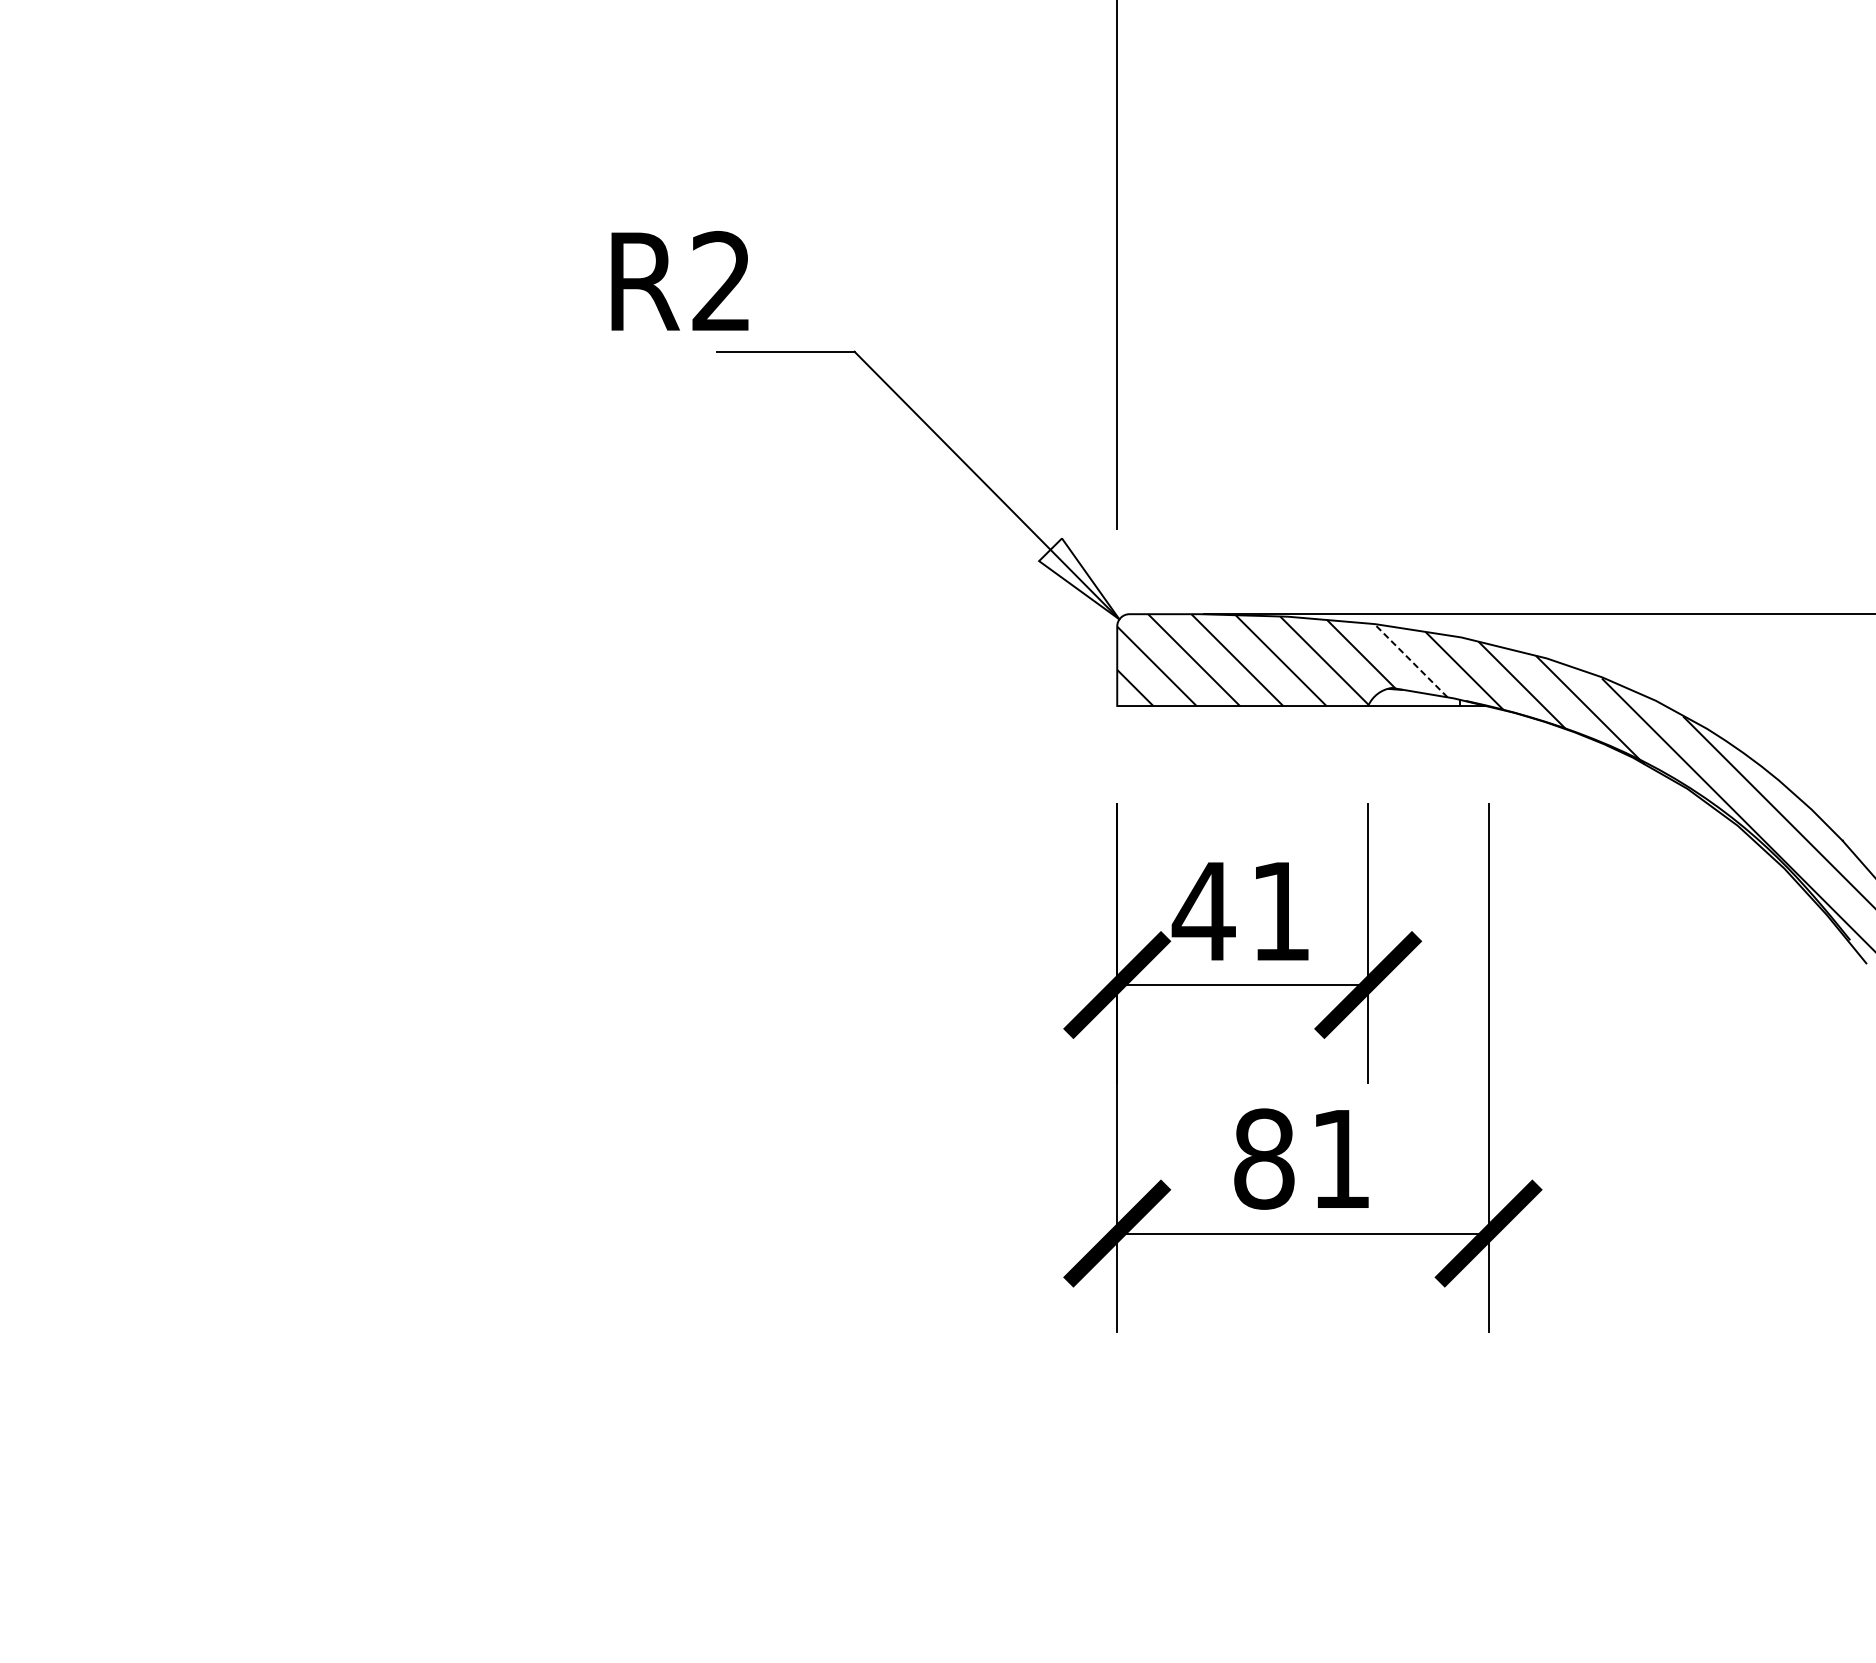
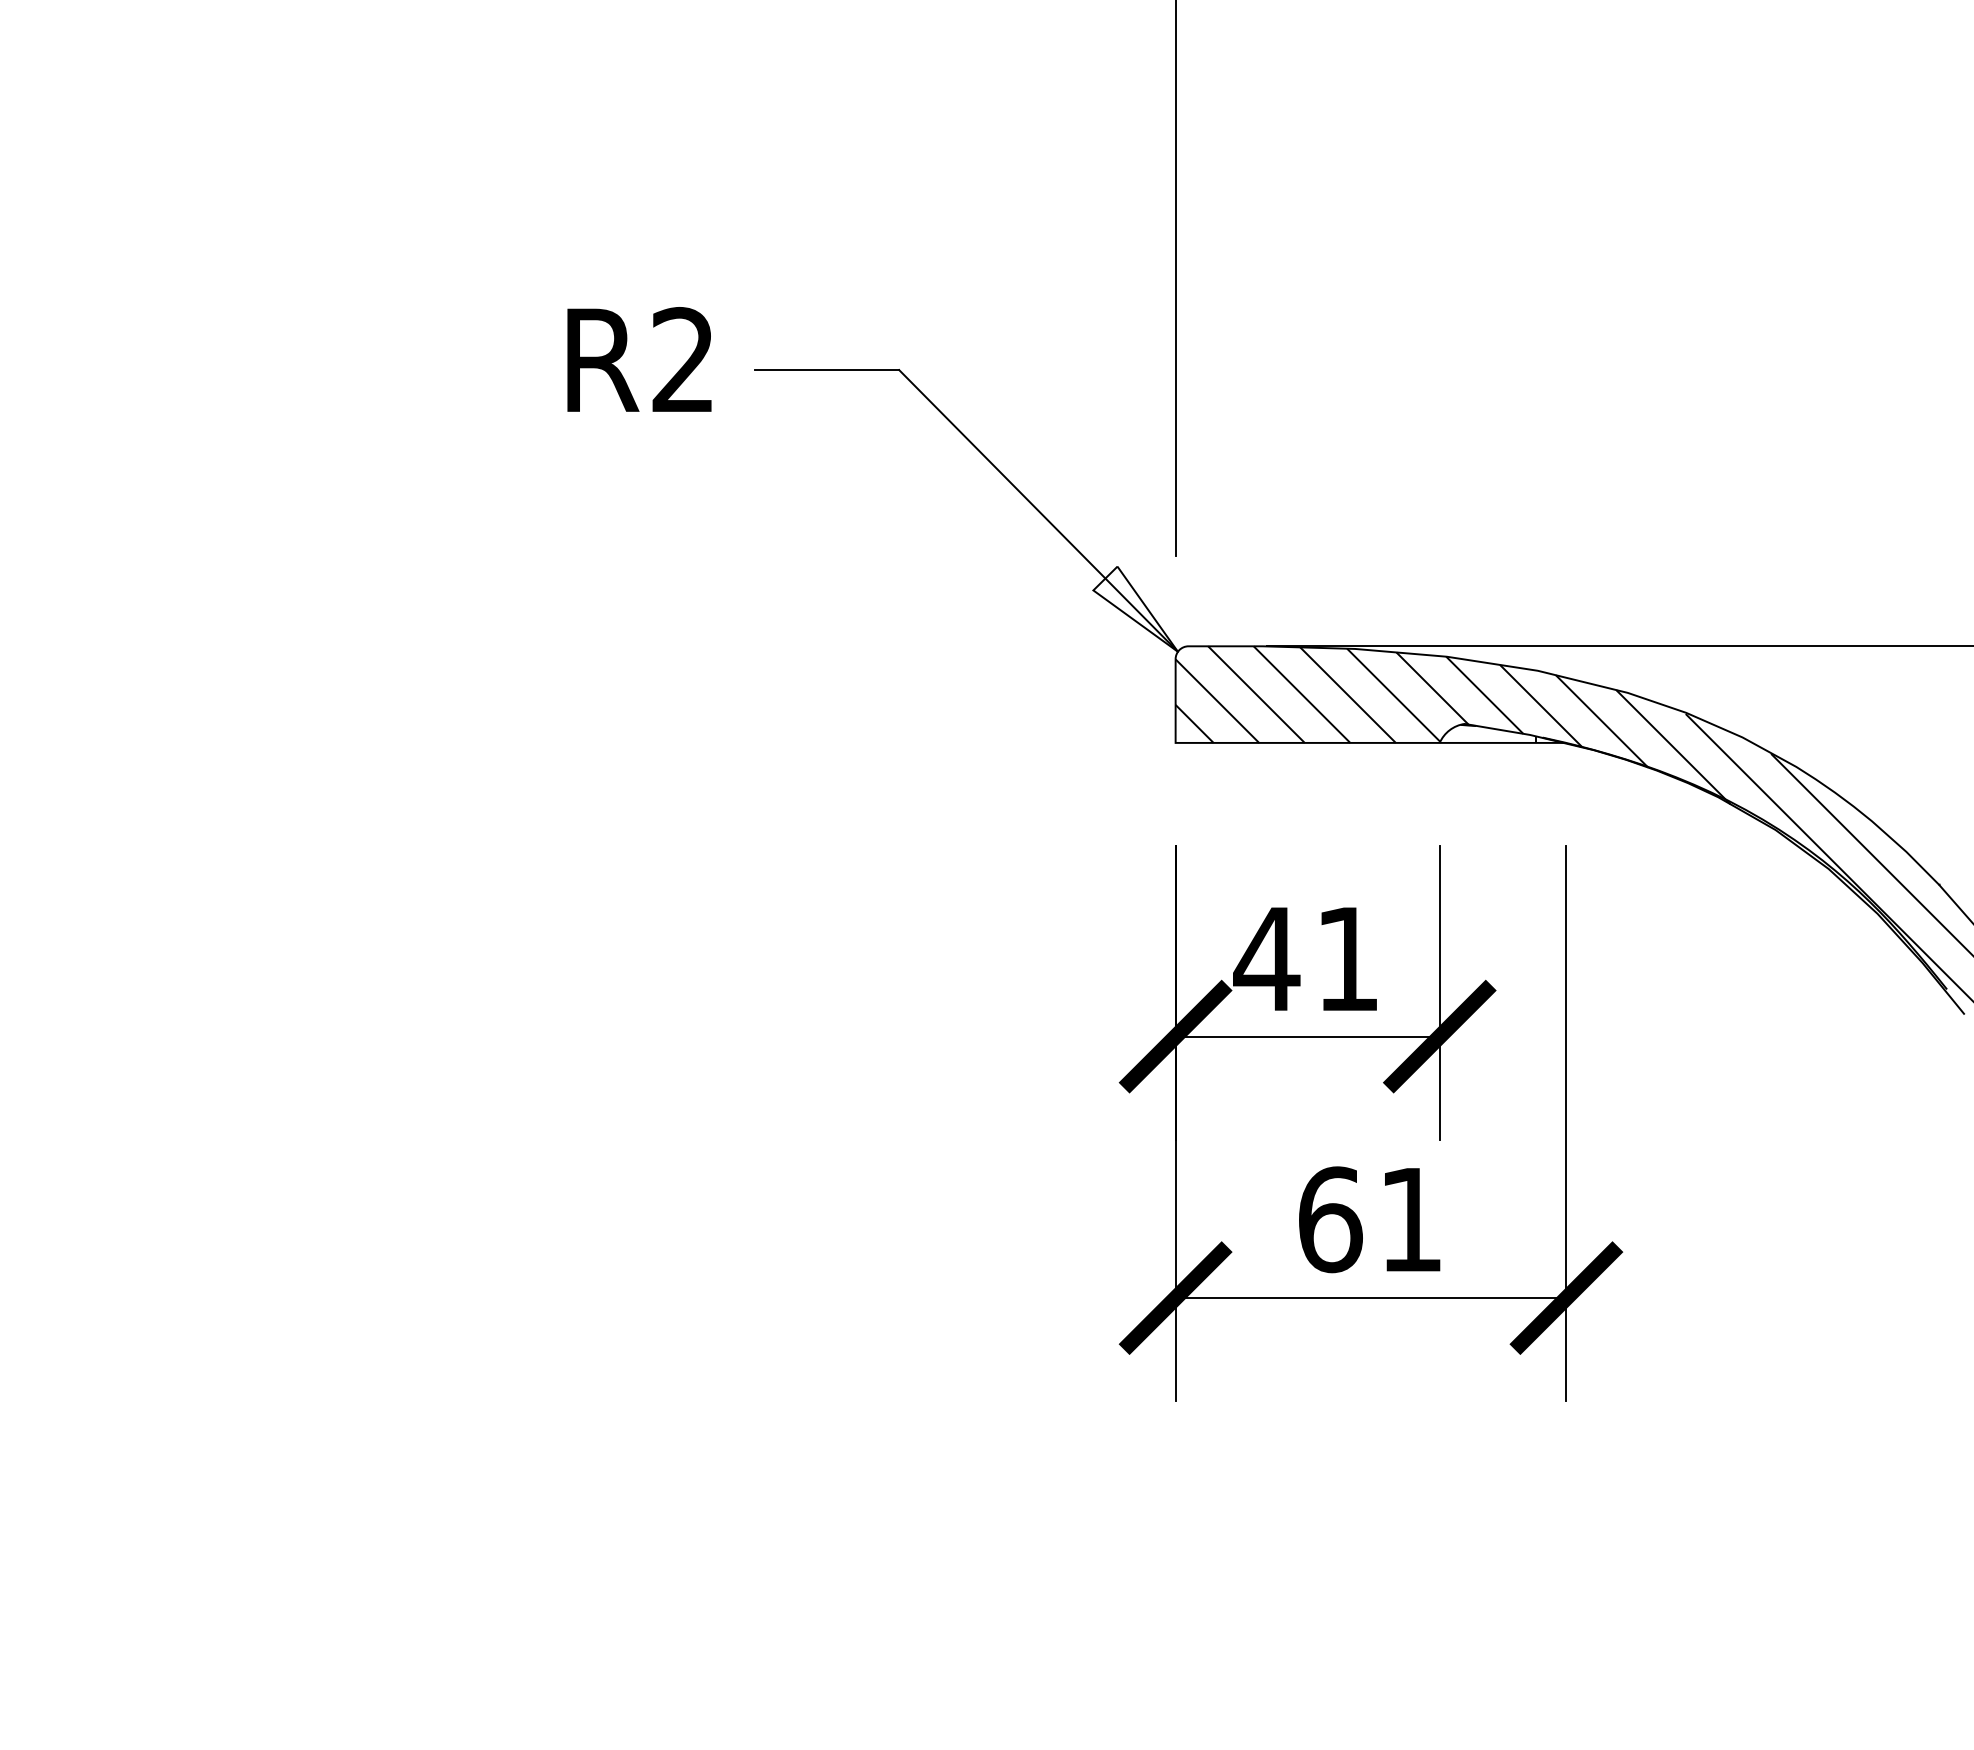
text: (680, 280) -> (639, 359), moved
line: (1410, 660) -> (1484, 695), dashed -> solid
text: (1264, 1158) -> (1330, 1219), 81 -> 61

